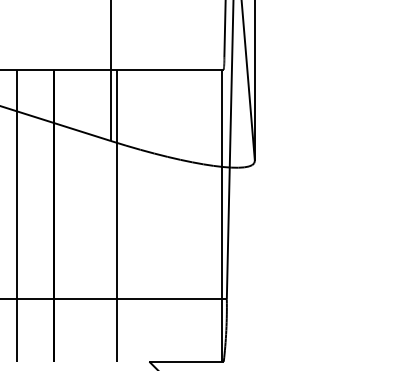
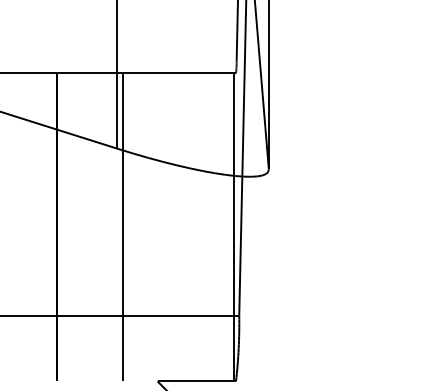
line: (17, 215) -> (18, 227), removed

